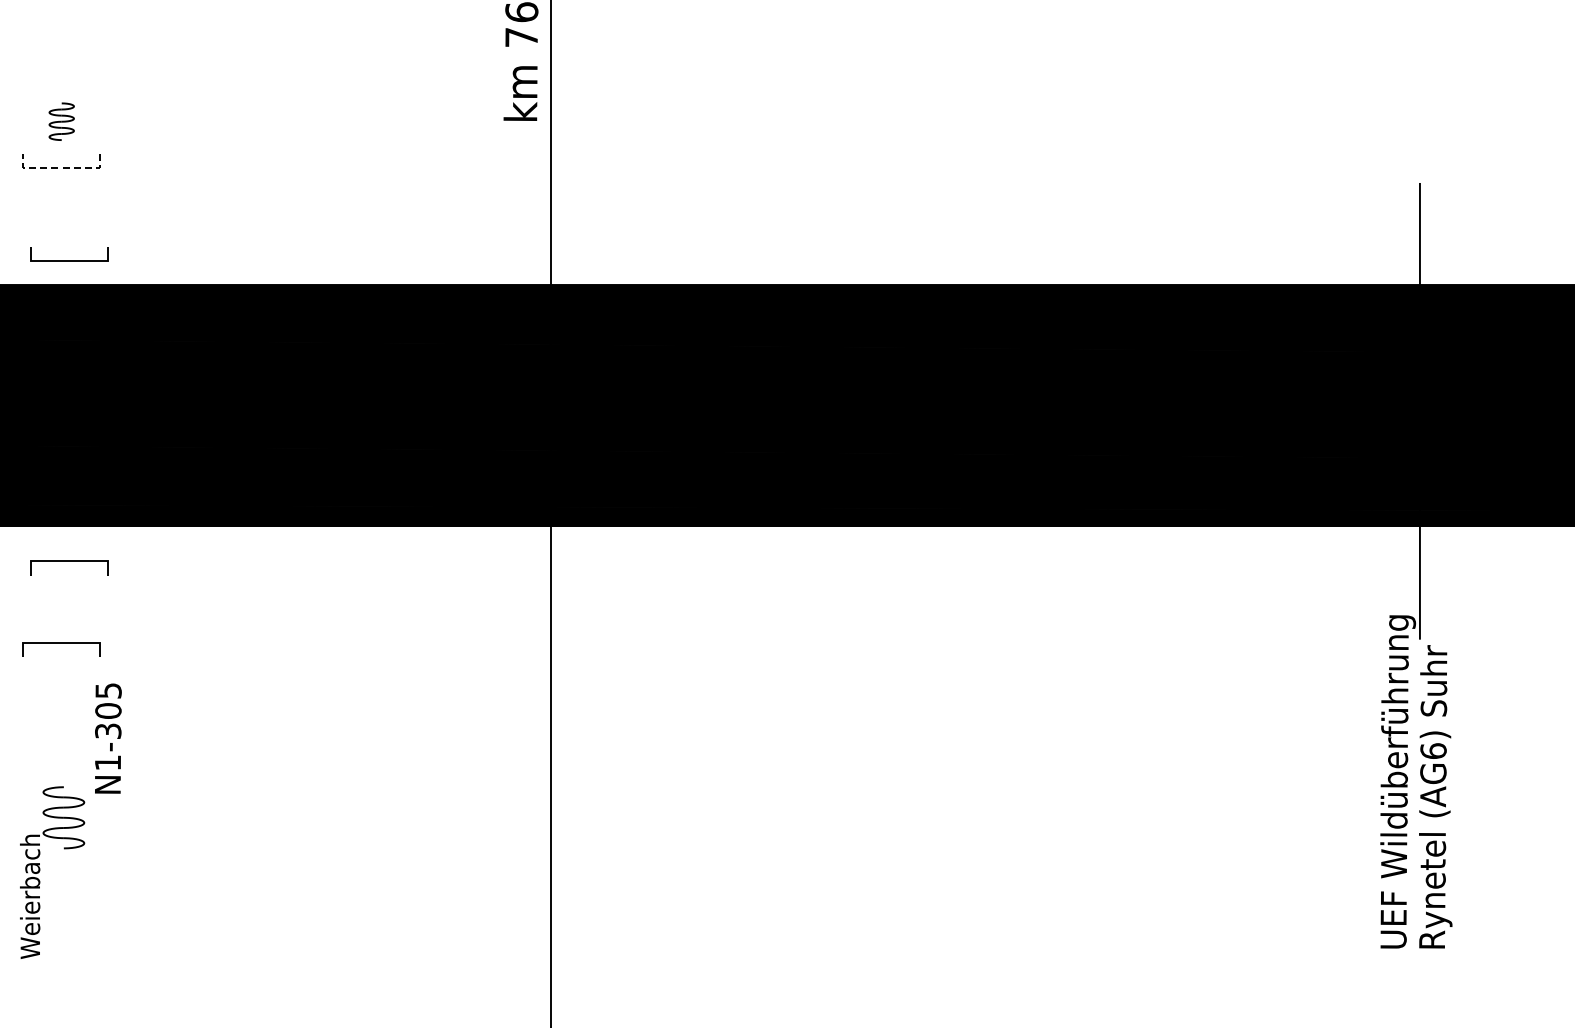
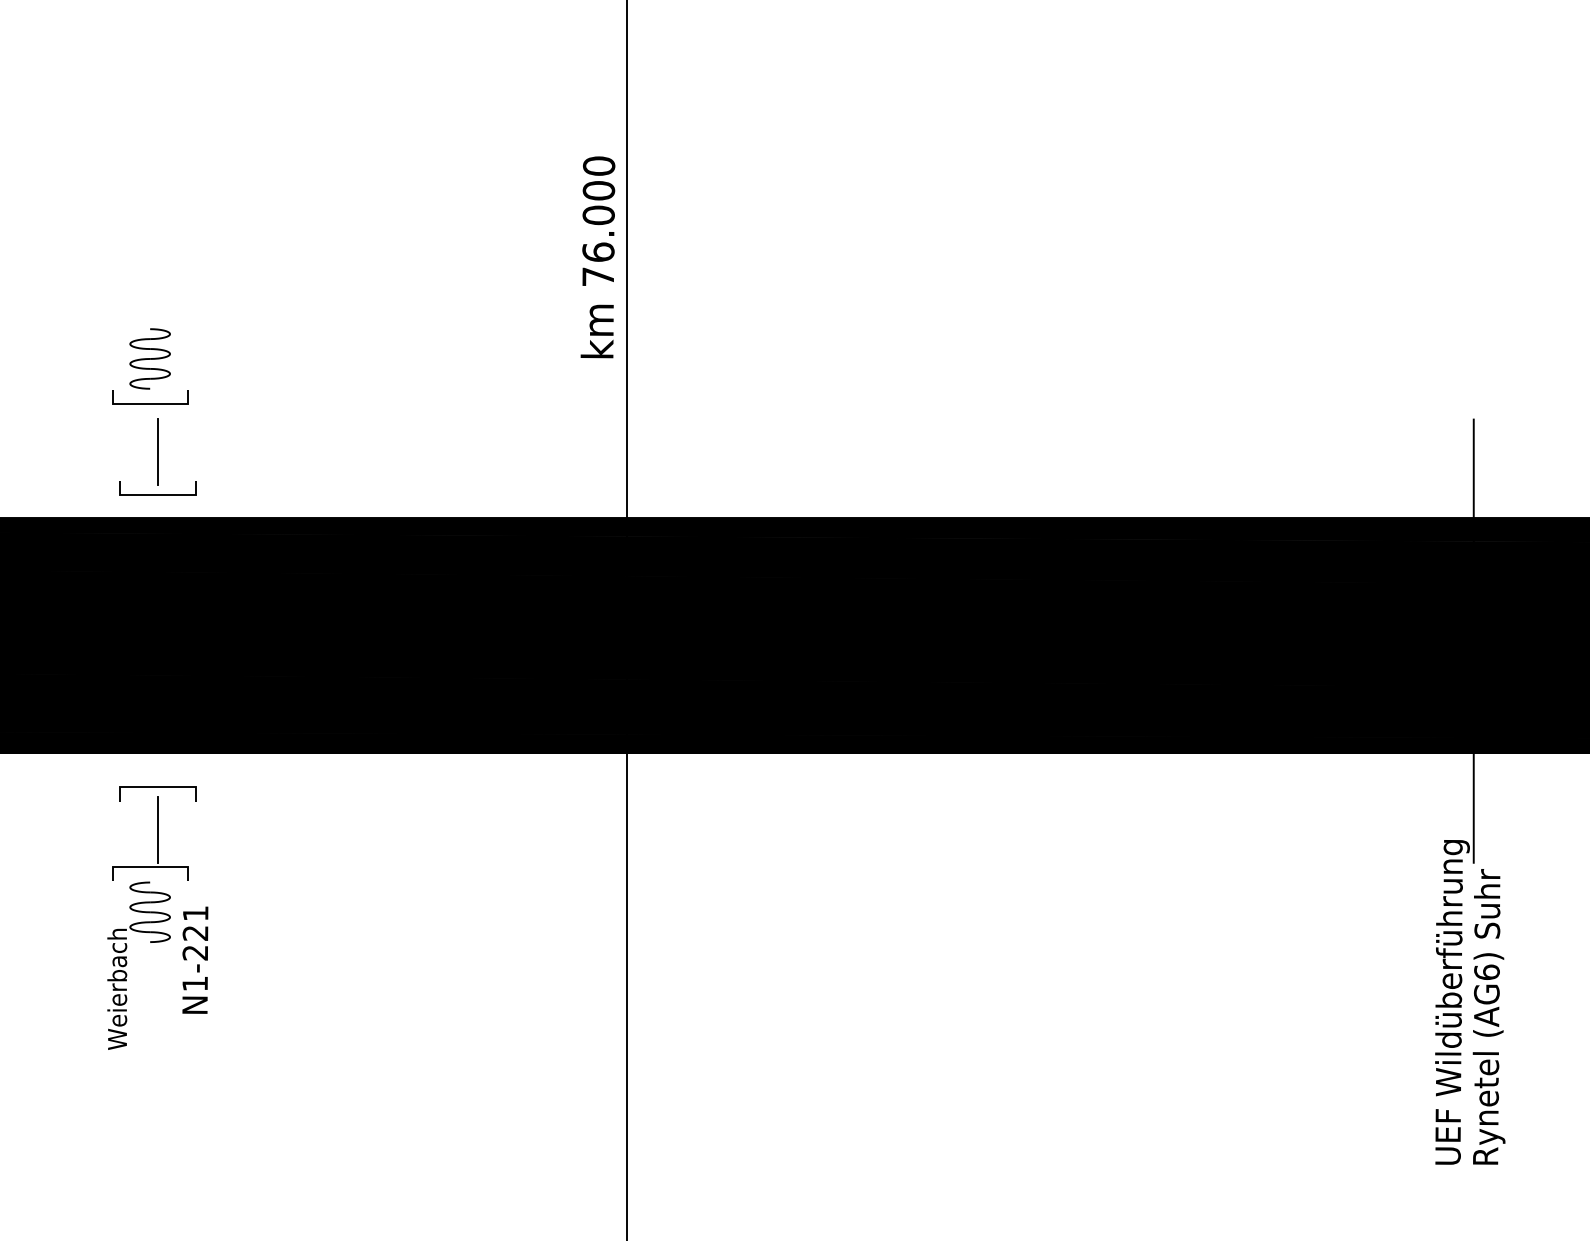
part: (61, 121) -> (149, 358), size x1.67
line: (62, 168) -> (150, 404), dashed -> solid
line: (70, 217) -> (158, 452), added
line: (70, 604) -> (158, 829), added
text: (108, 711) -> (195, 933), N1-305 -> N1-221
part: (40, 870) -> (127, 963), moved

